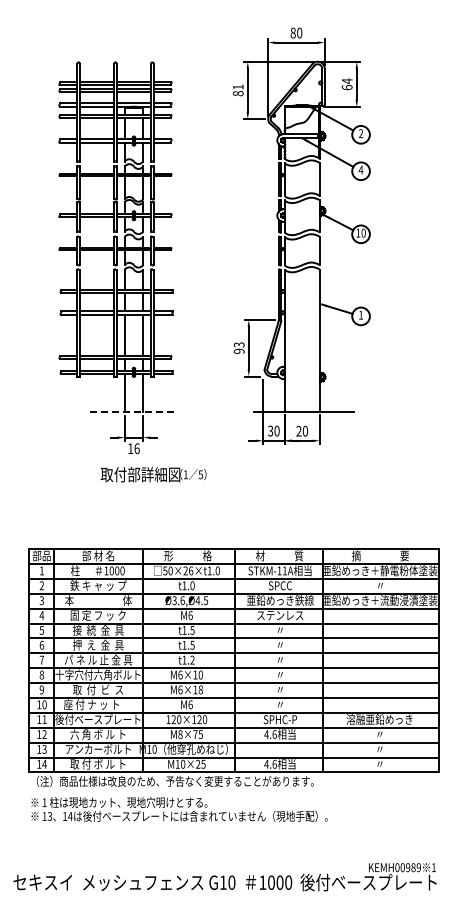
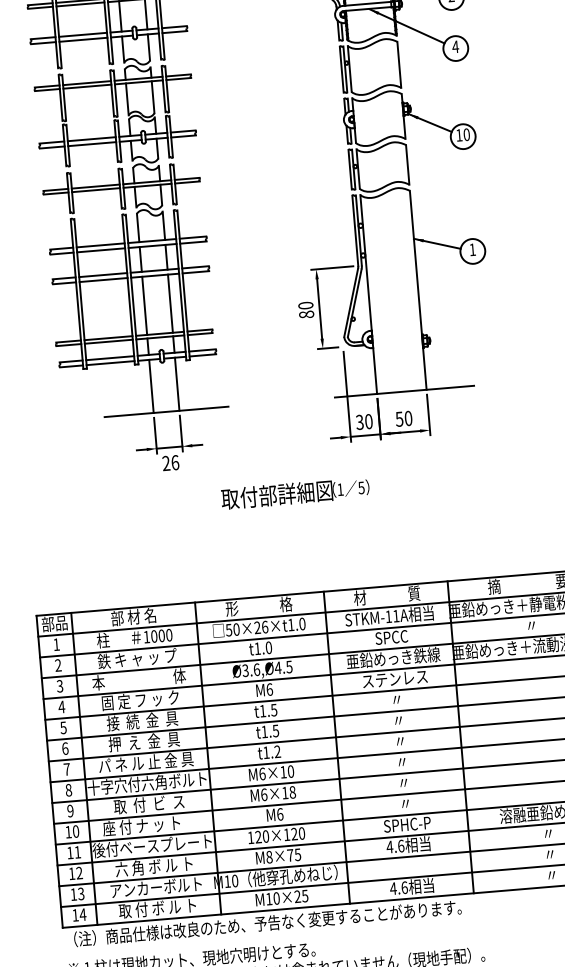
text: (239, 347) -> (306, 309), 93 -> 80
line: (134, 412) -> (167, 412), dashed -> solid
text: (298, 430) -> (398, 418), 20 -> 50
text: (130, 448) -> (166, 463), 16 -> 26
text: (153, 474) -> (295, 493), moved

